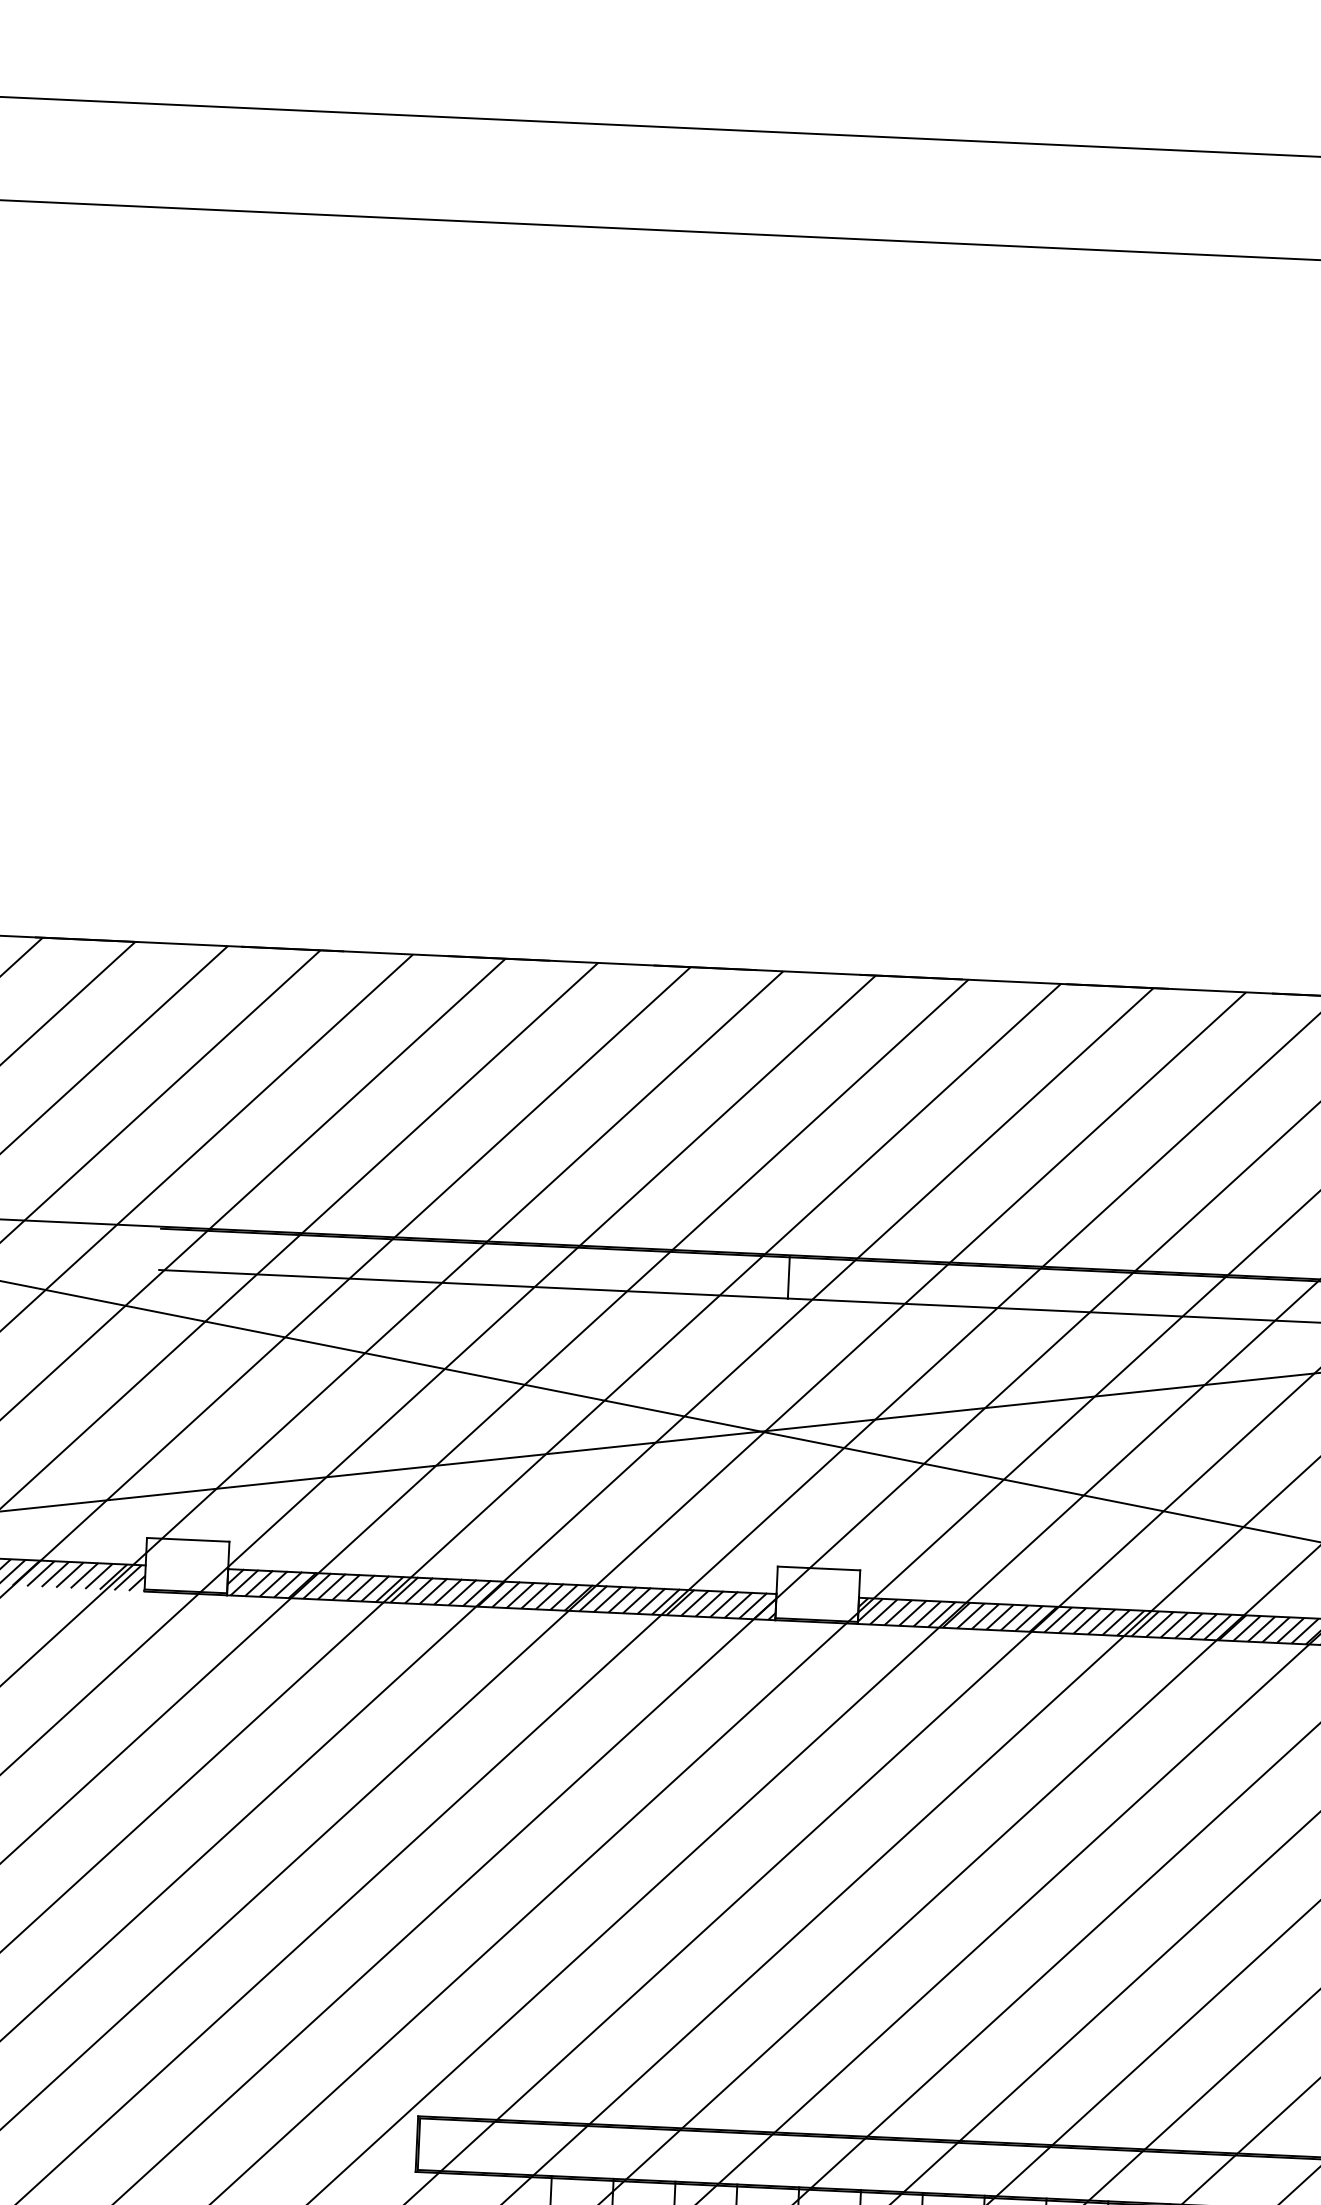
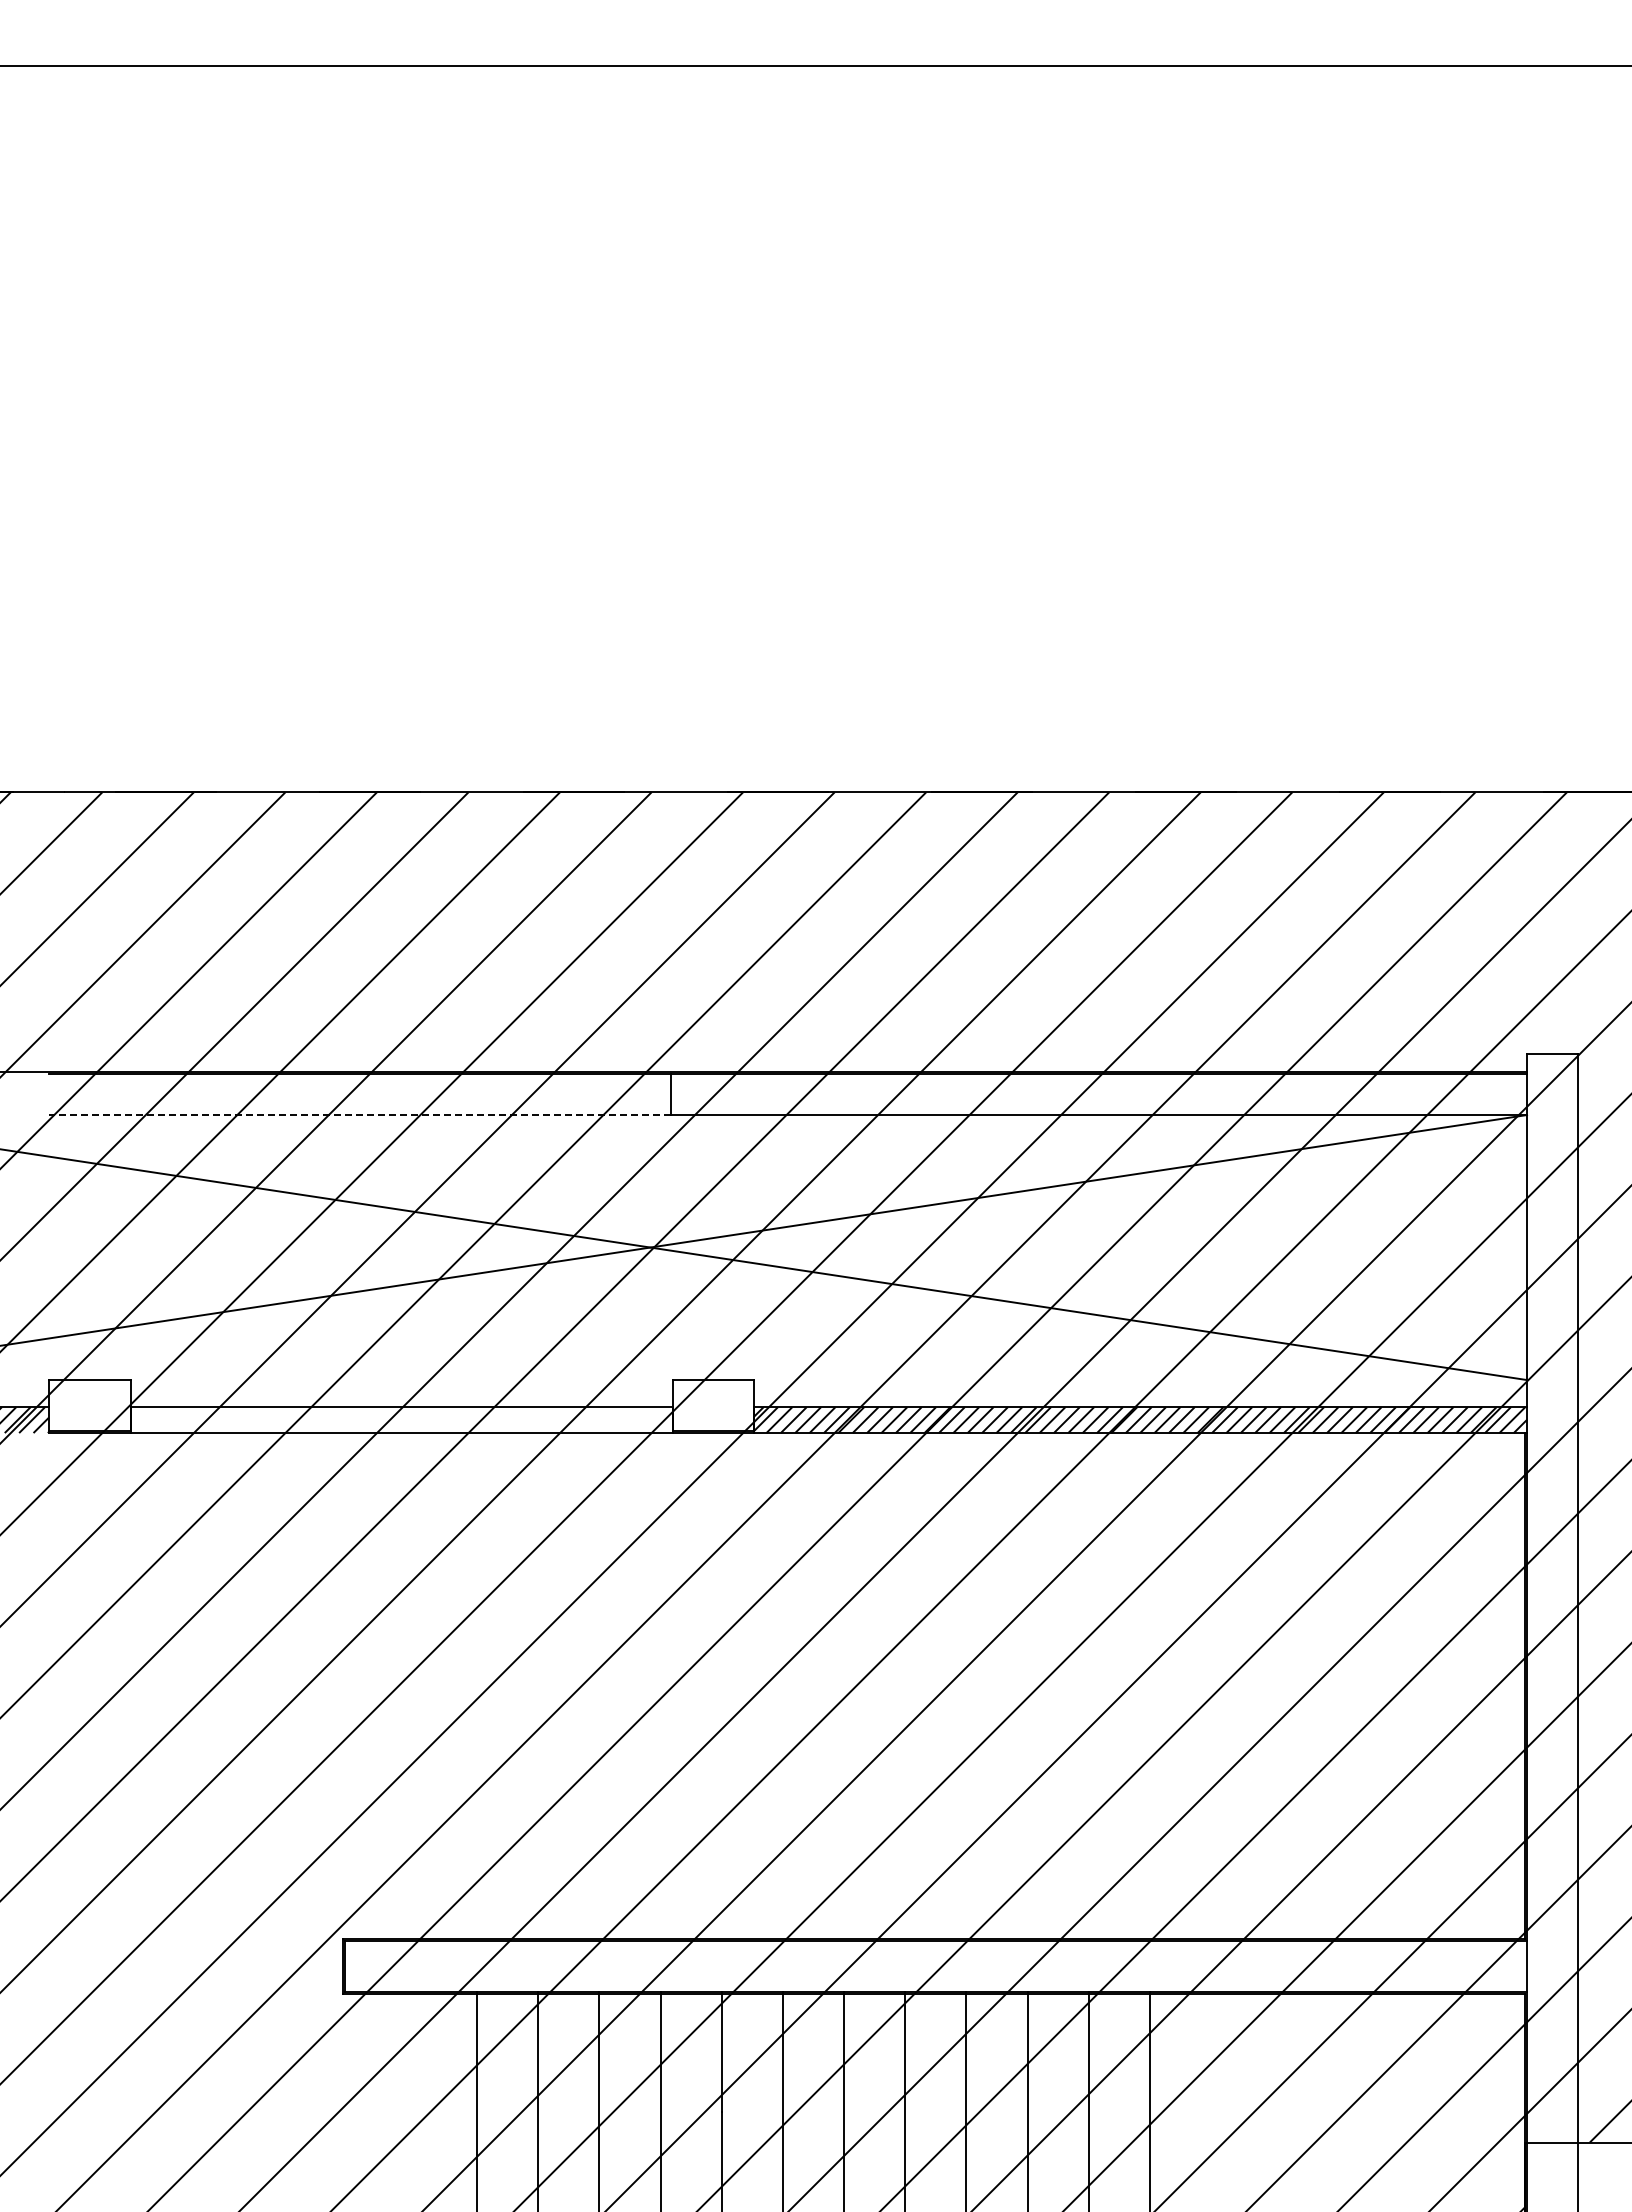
line: (473, 1284) -> (359, 1115), solid -> dashed
hatch: (501, 1594) -> (401, 1419), removed

